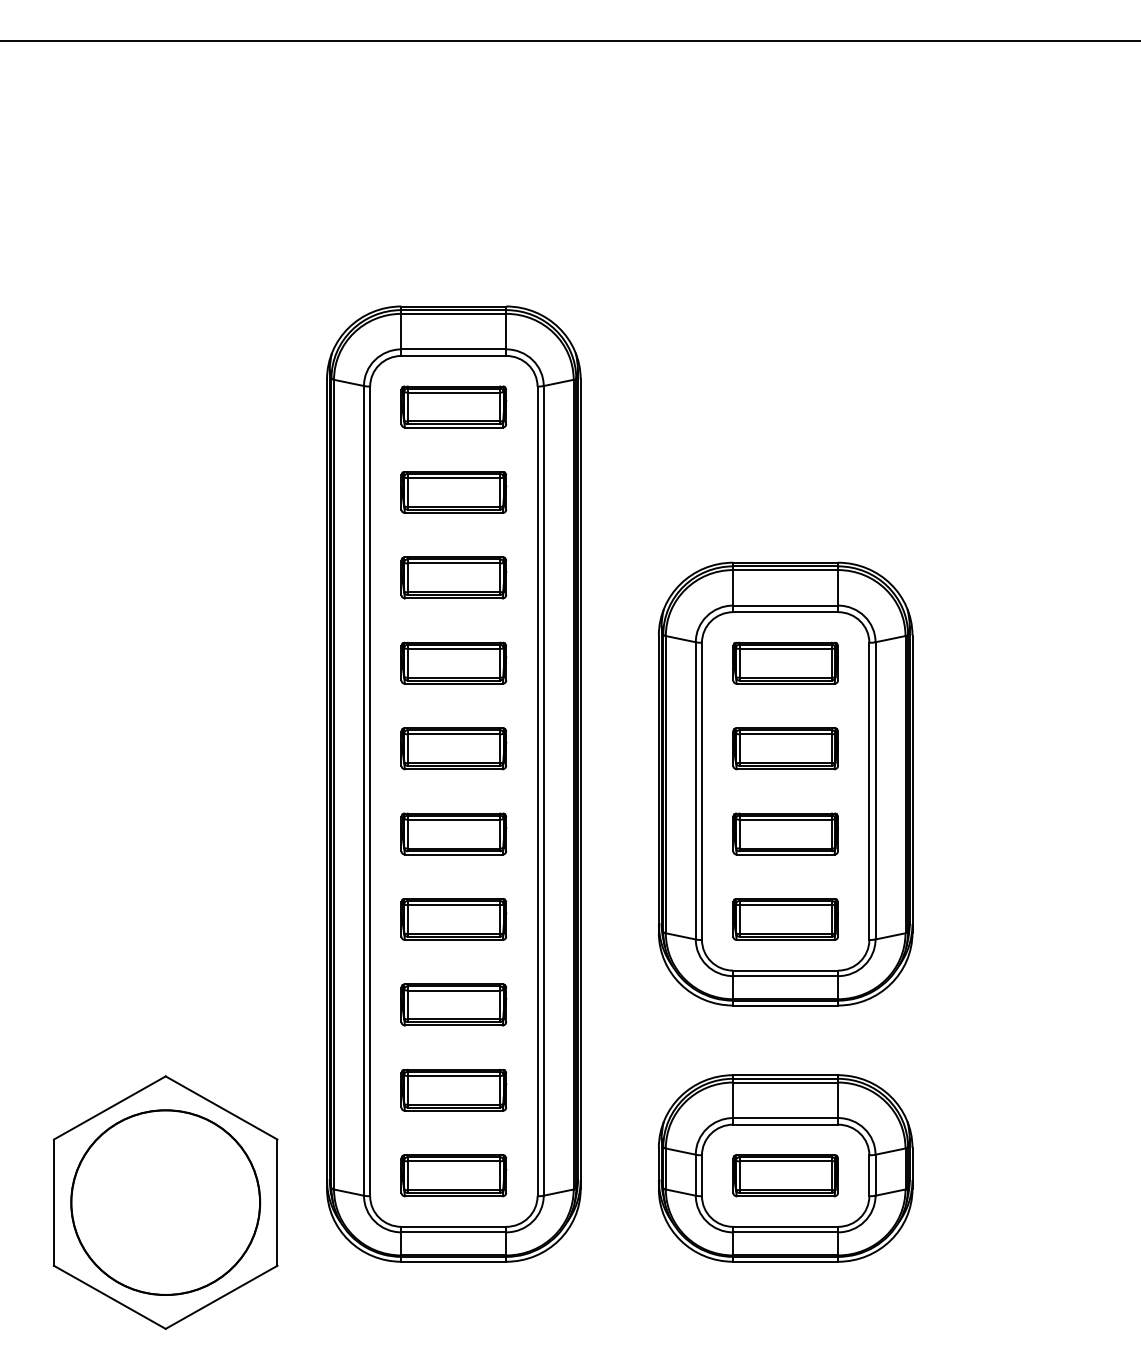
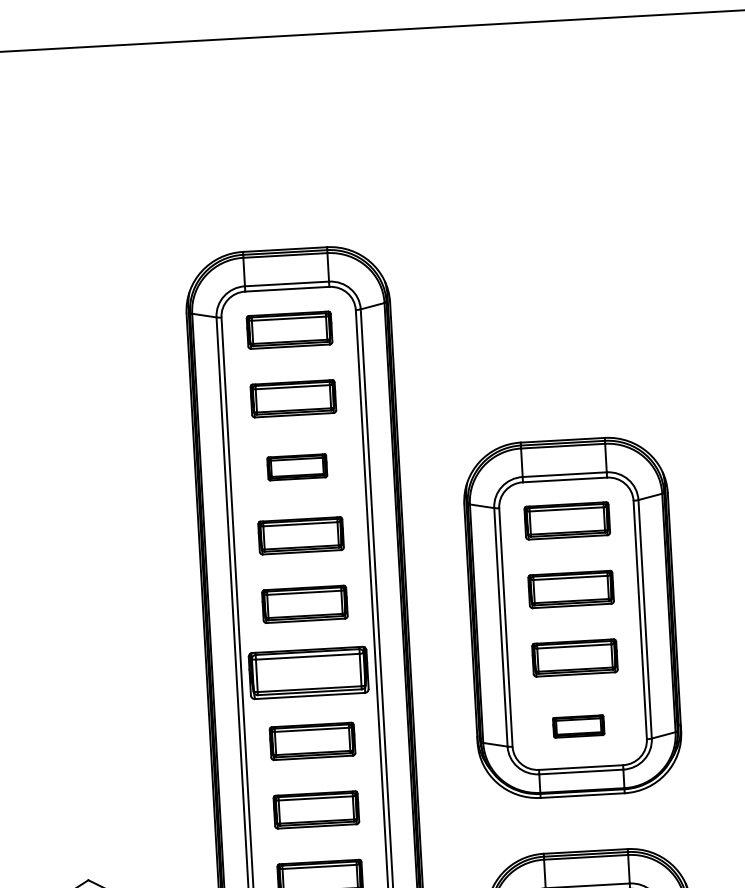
part: (453, 577) -> (296, 467), size x0.7
part: (453, 833) -> (308, 672), size x1.4
part: (785, 919) -> (578, 726), size x0.6

